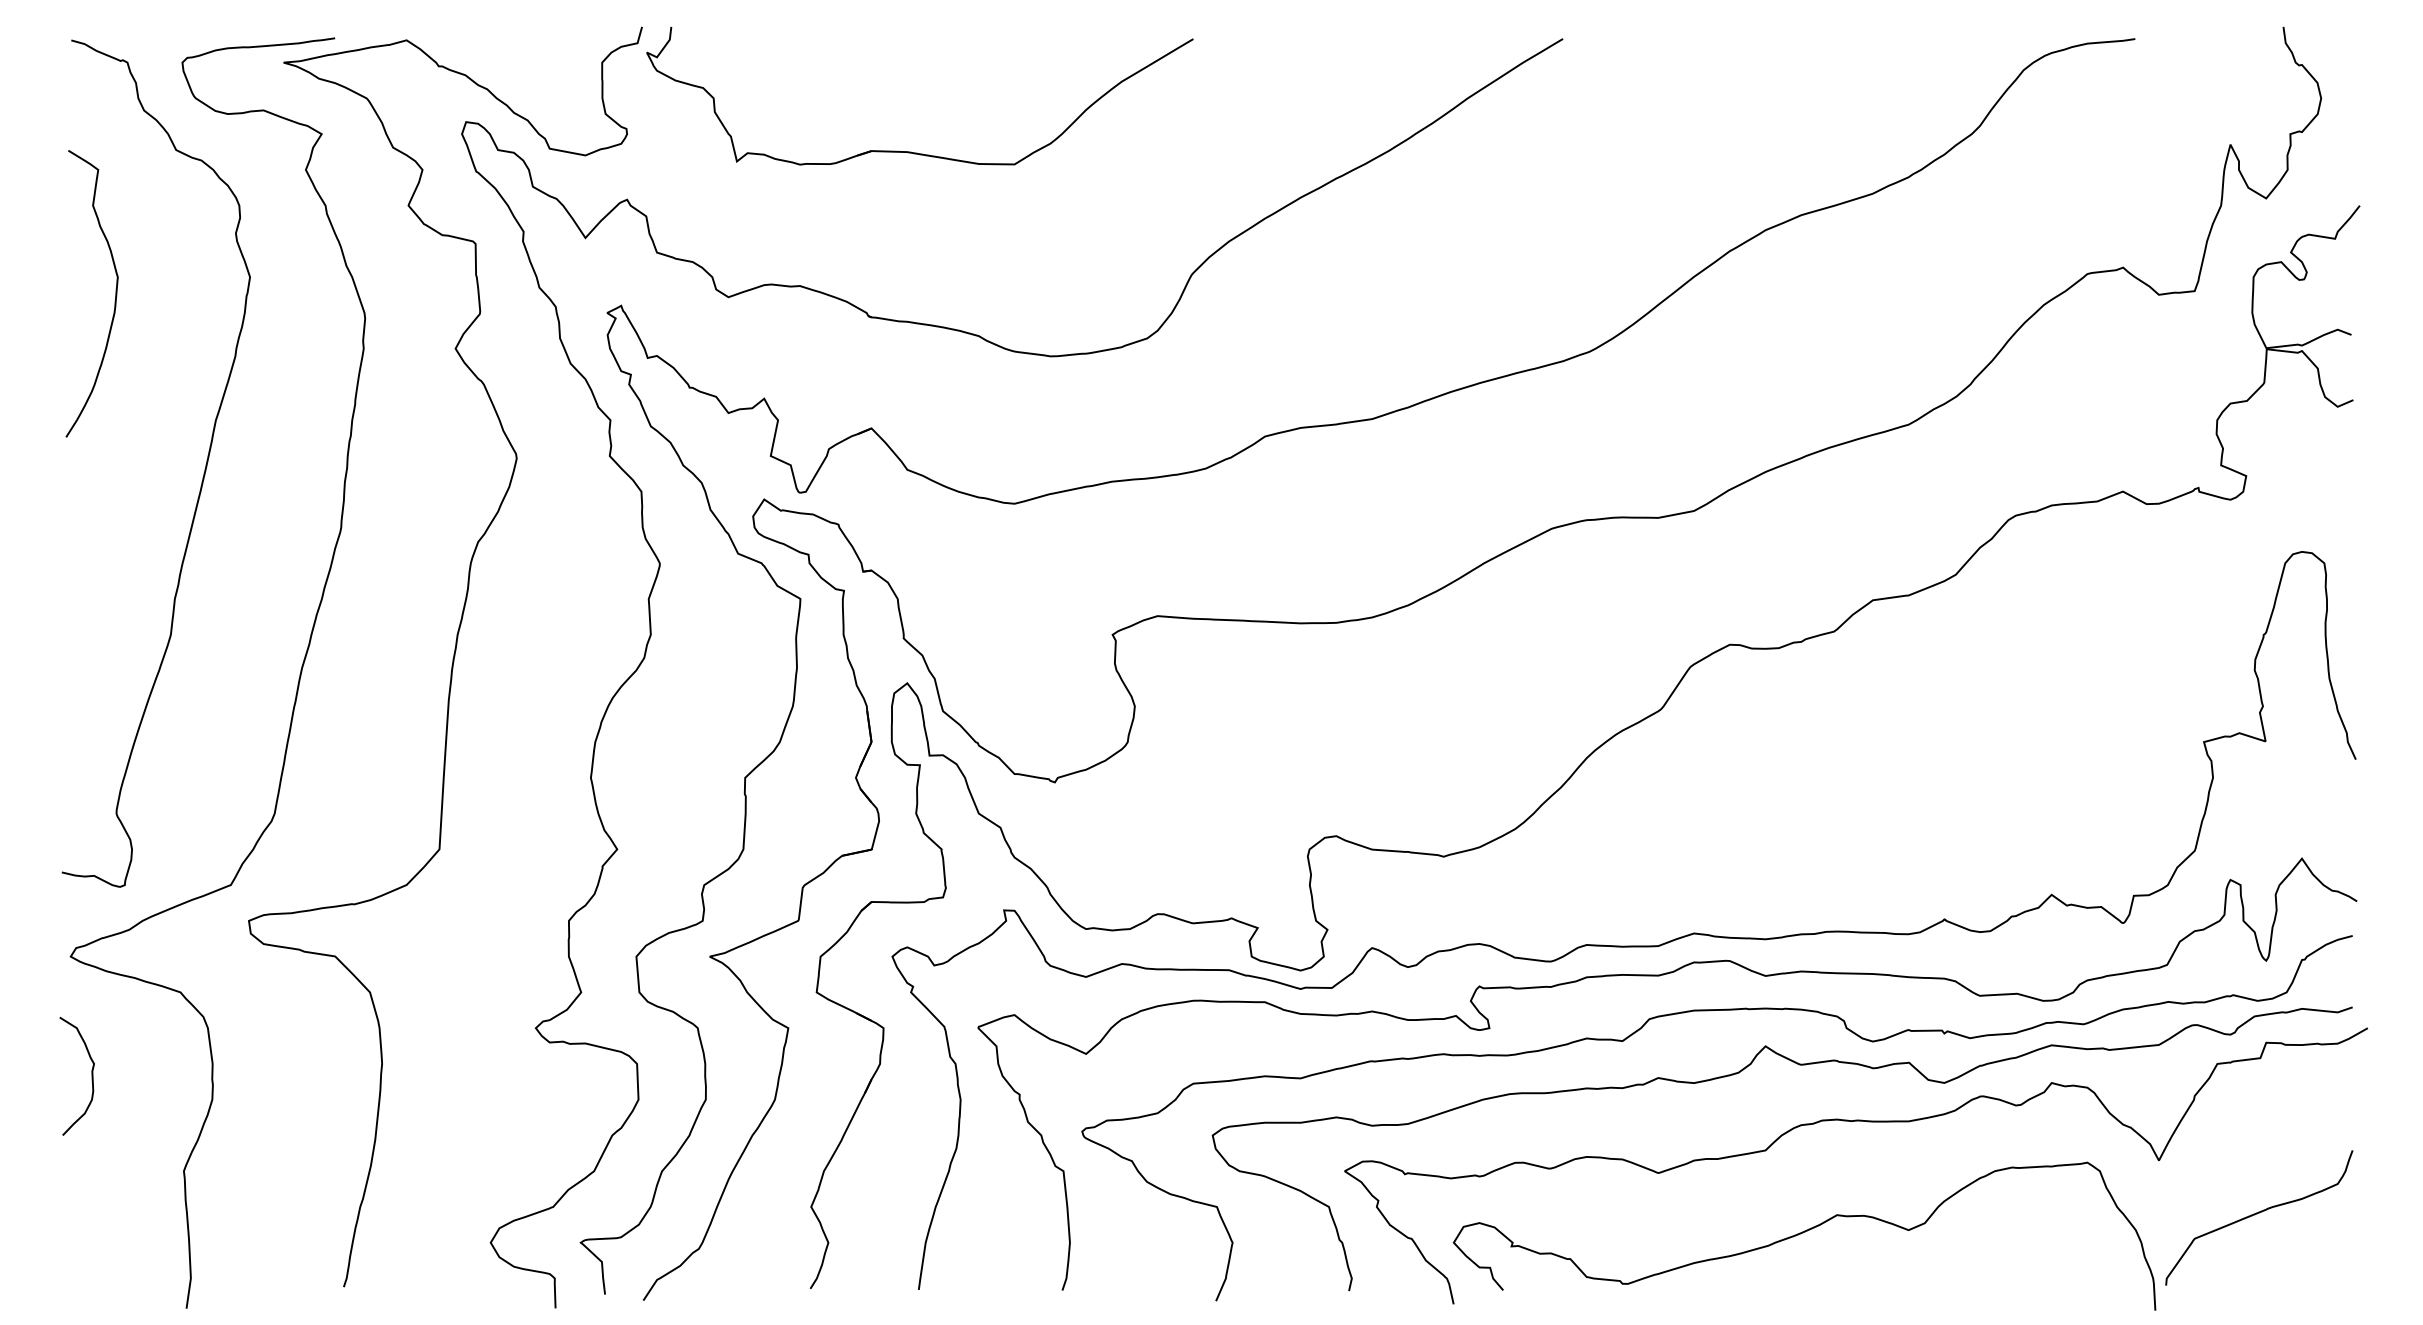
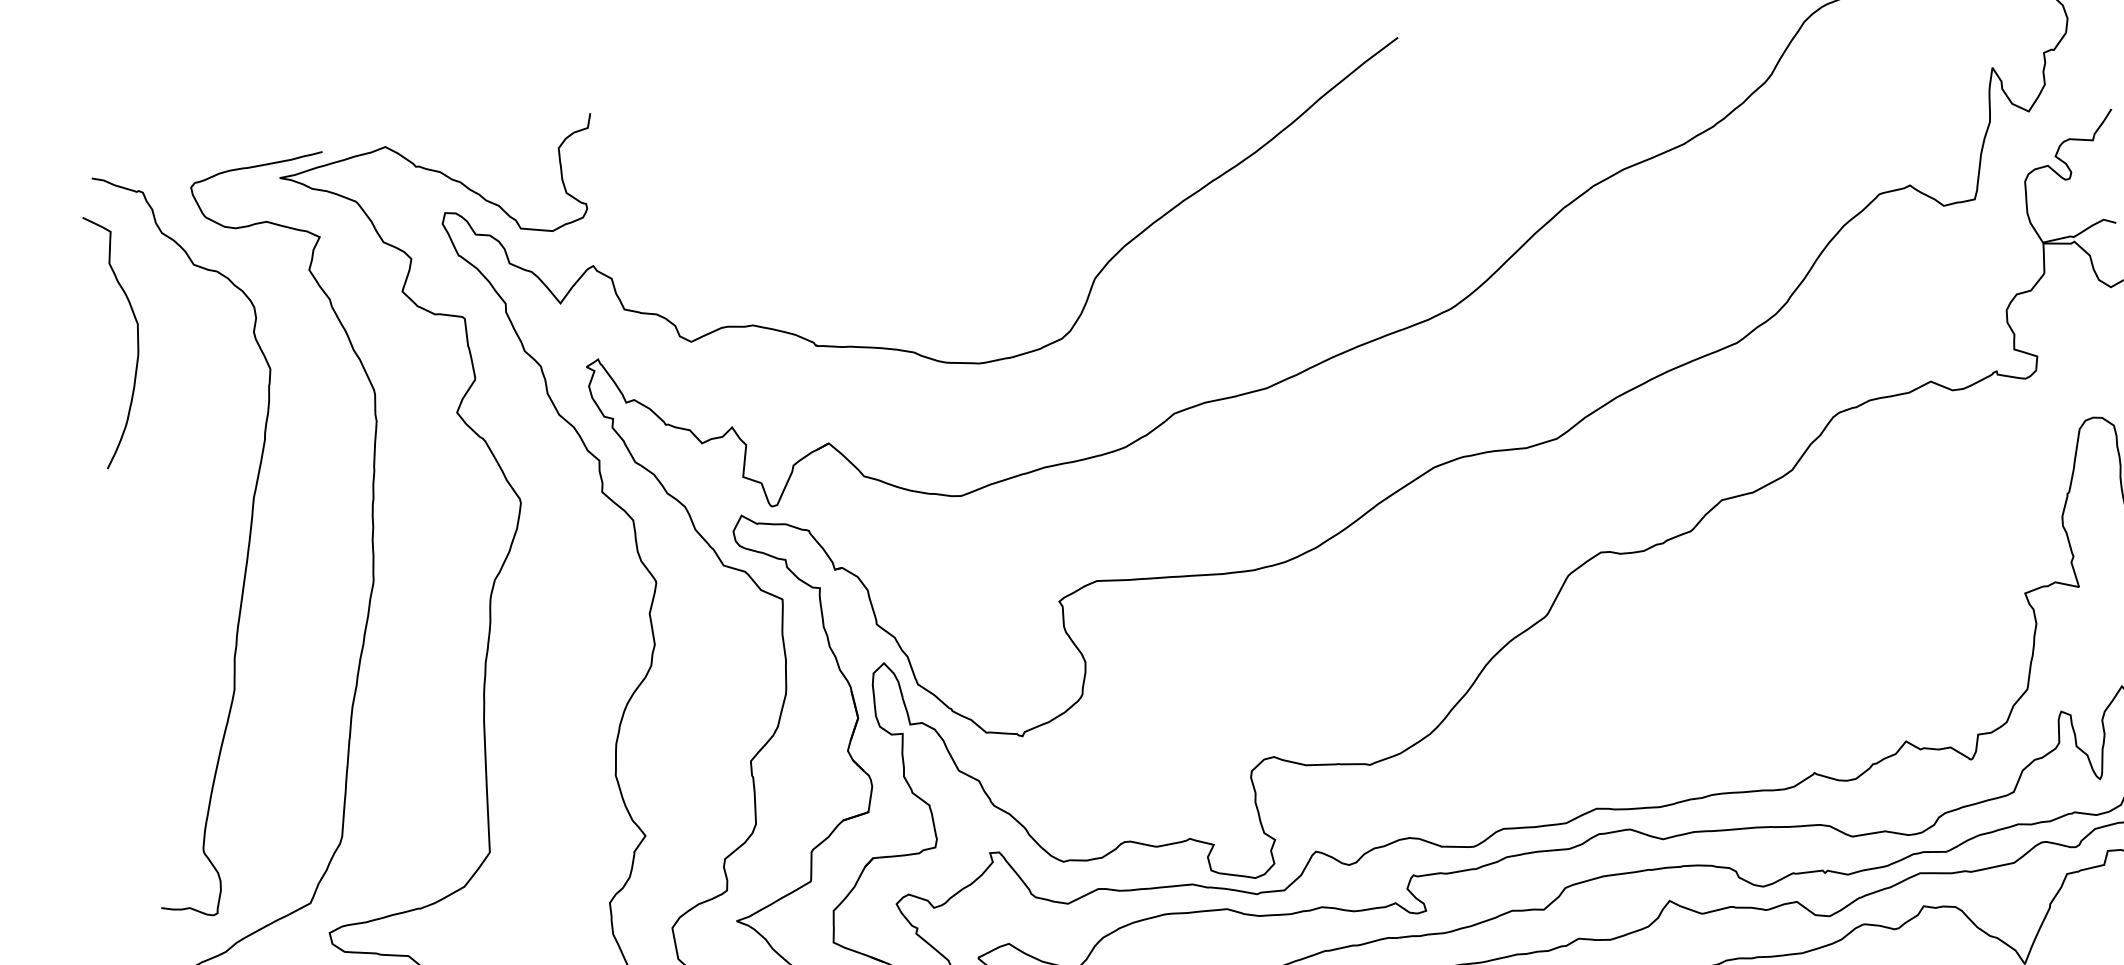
part: (911, 151) -> (837, 197), removed
curve: (115, 293) -> (137, 338), moved

